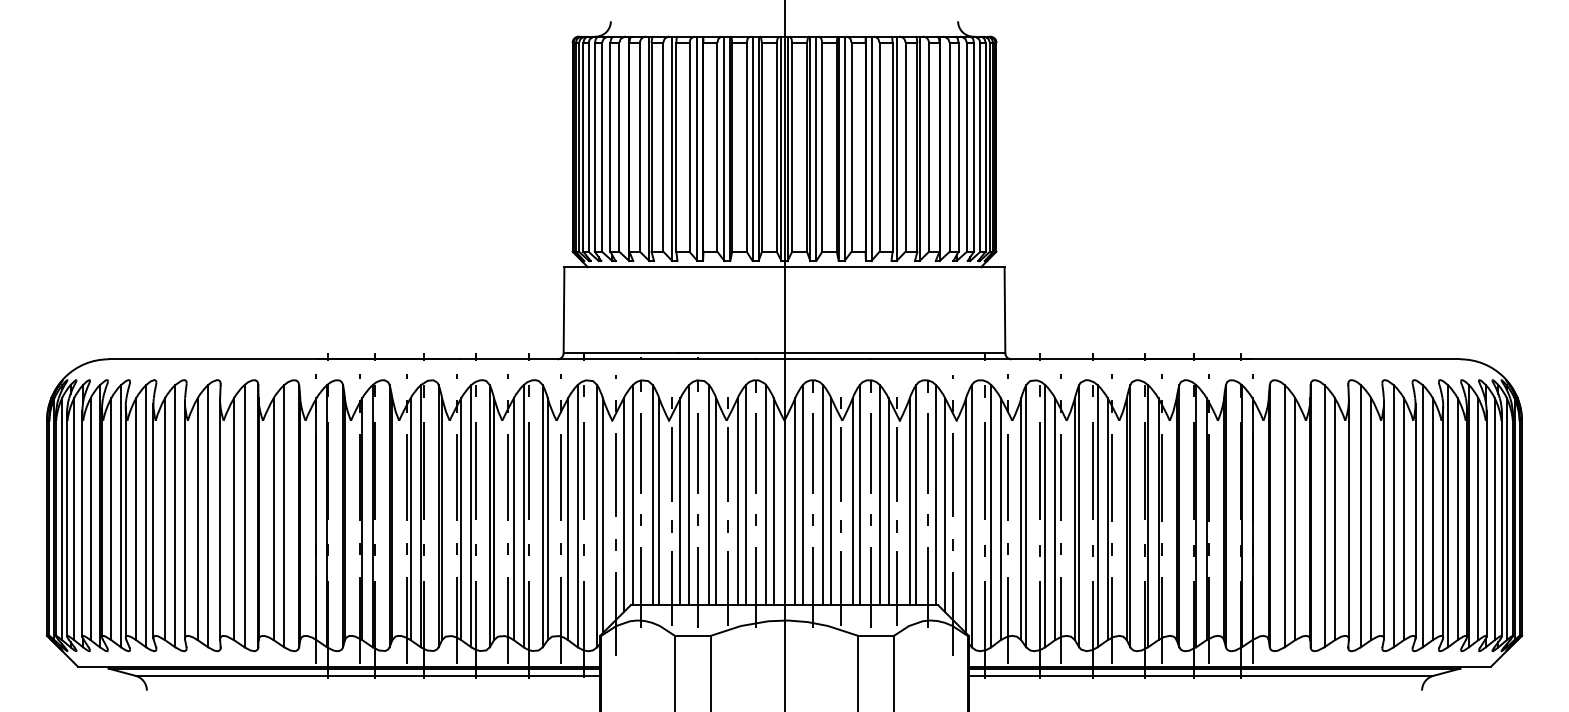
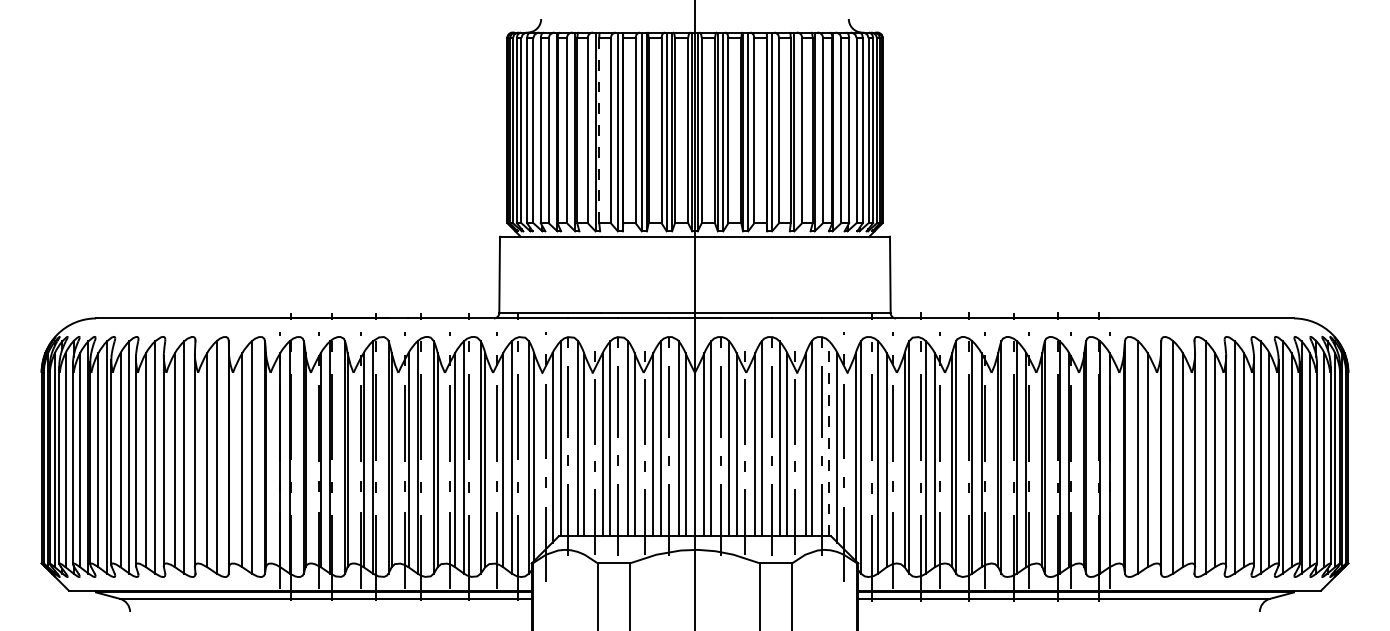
line: (676, 146) -> (599, 129), solid -> dashed
line: (936, 494) -> (829, 438), solid -> dashed

